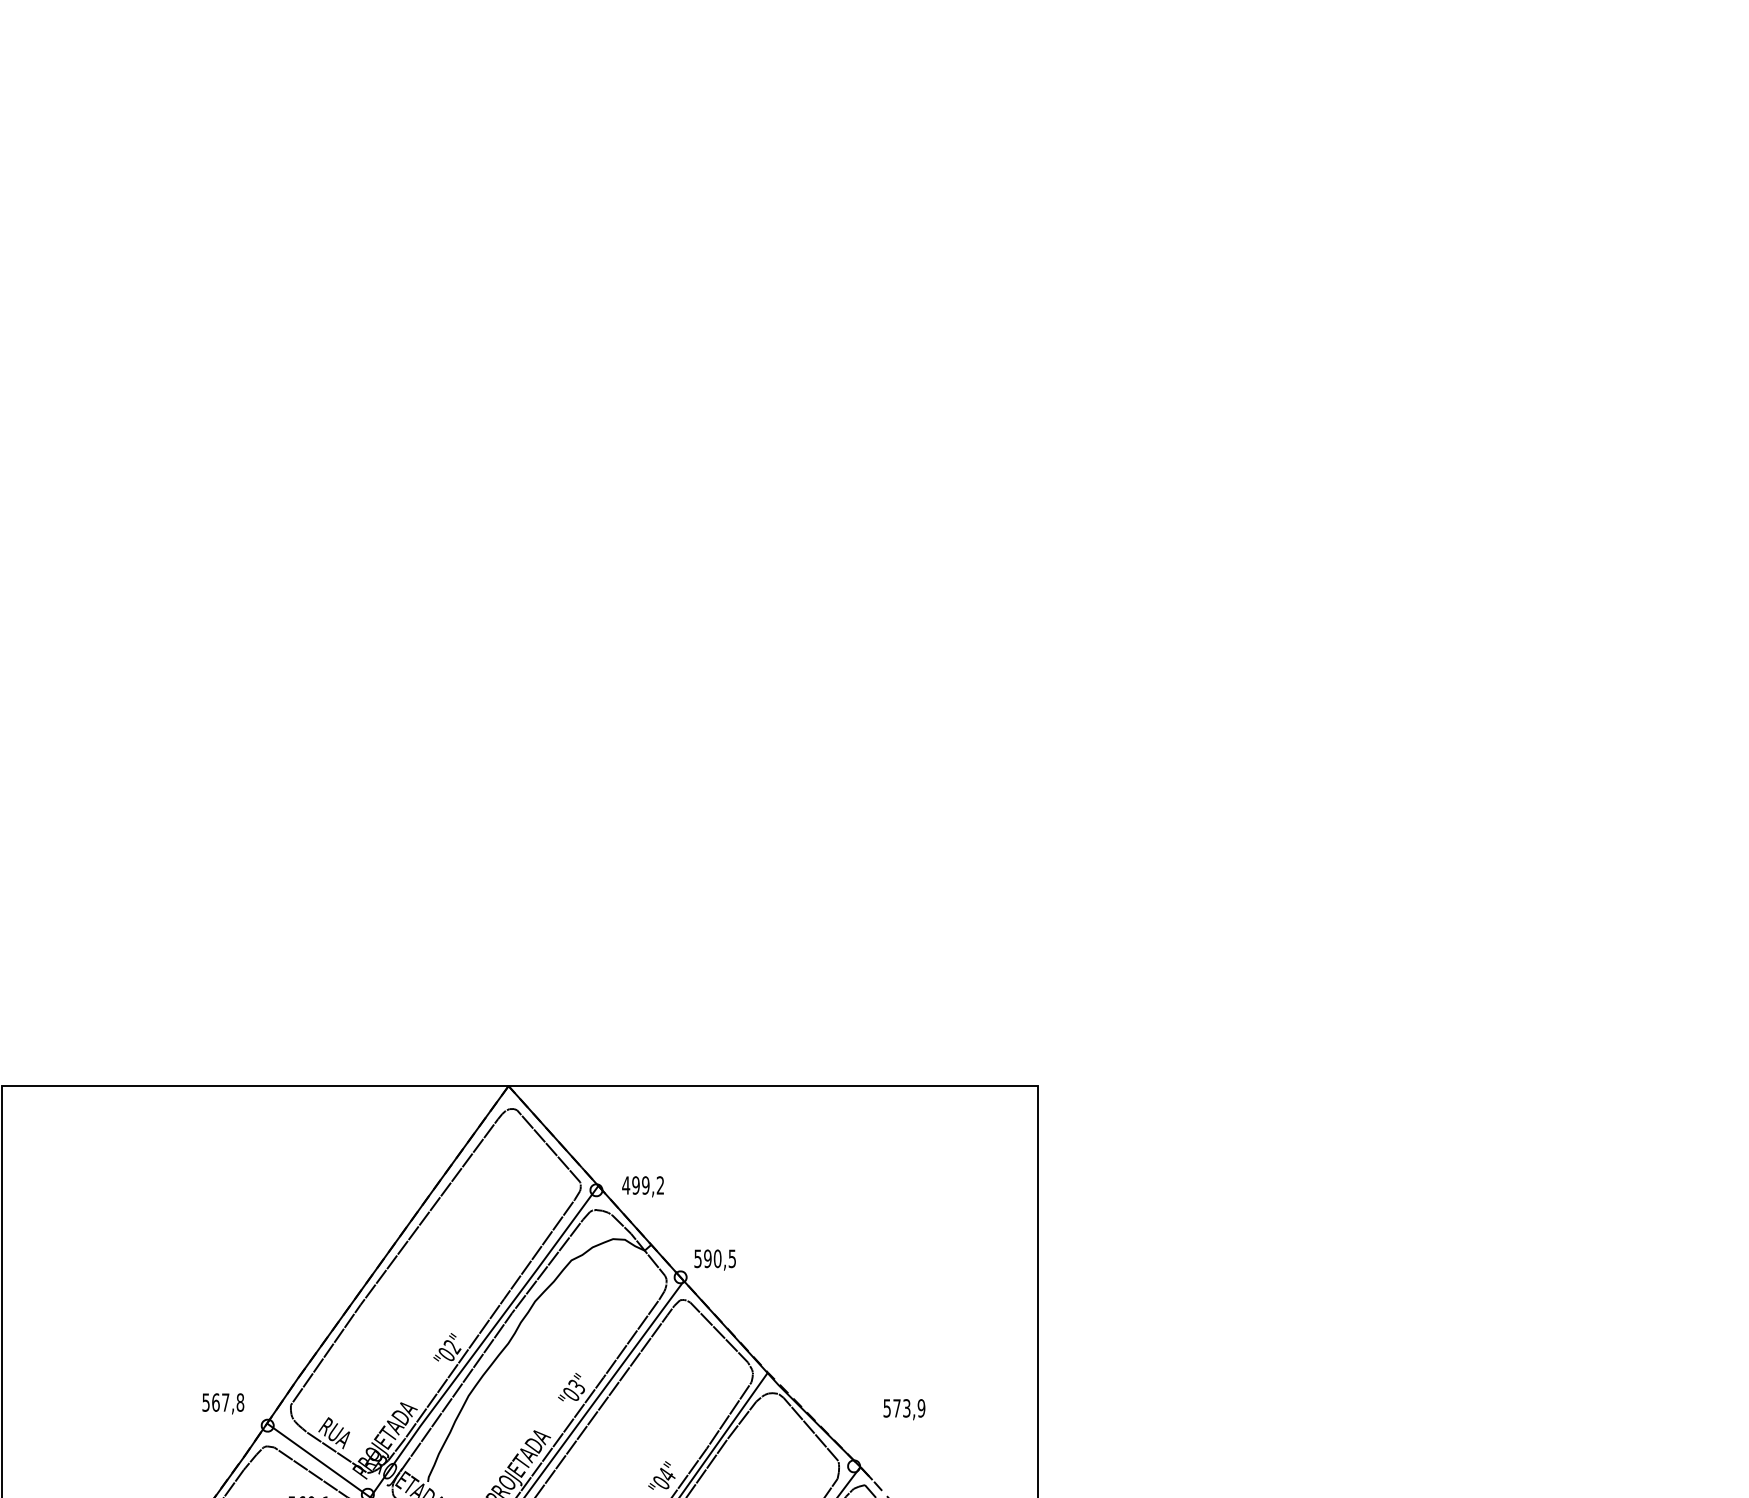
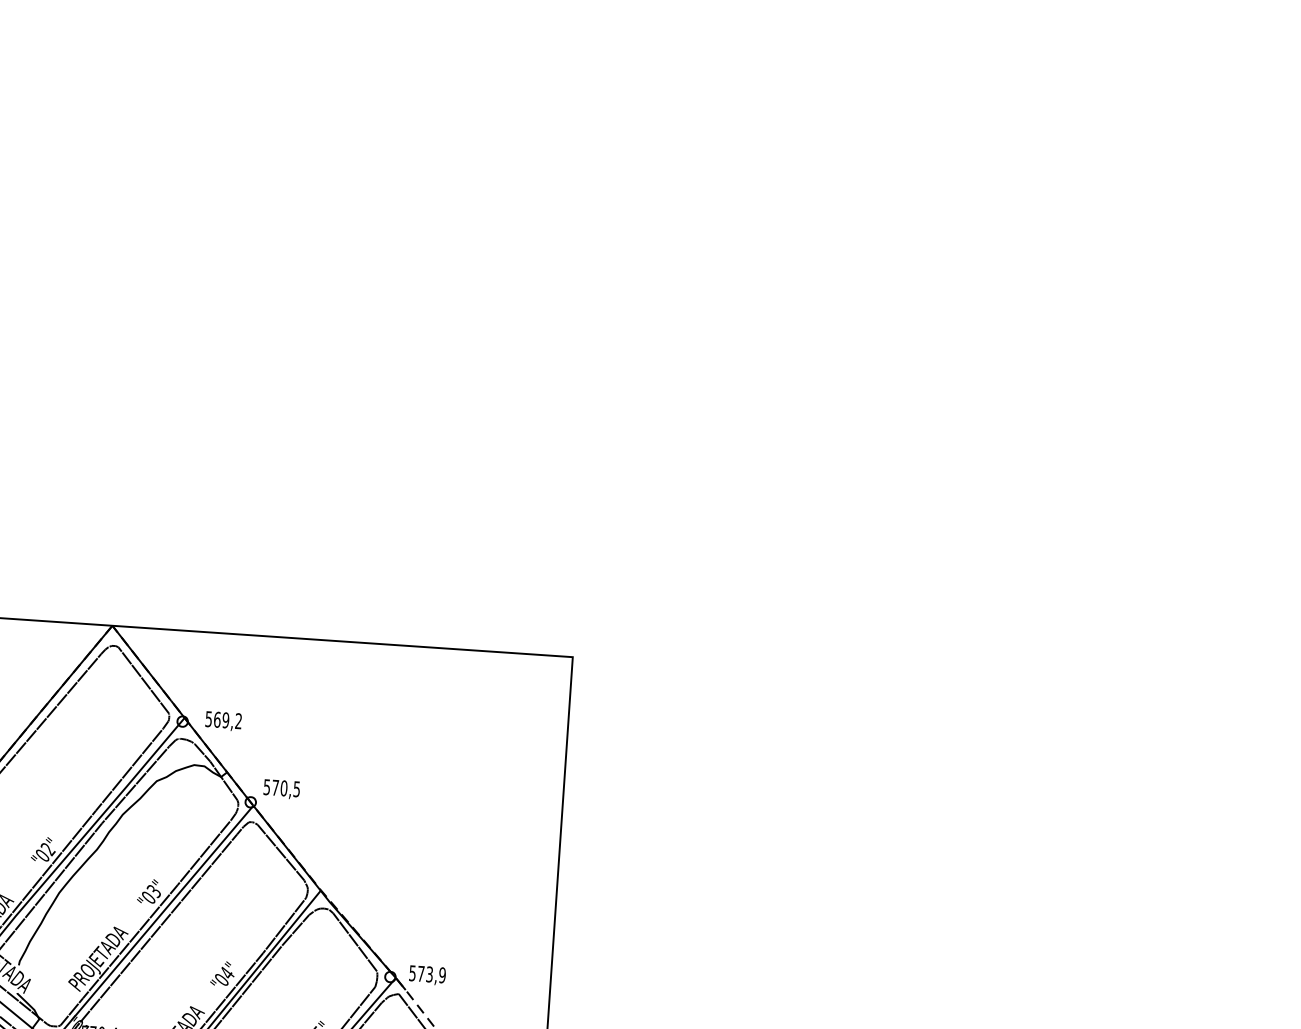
text: (630, 1185) -> (212, 719), 499,2 -> 569,2
text: (707, 1258) -> (275, 787), 590,5 -> 570,5
text: (904, 1409) -> (427, 975), moved

